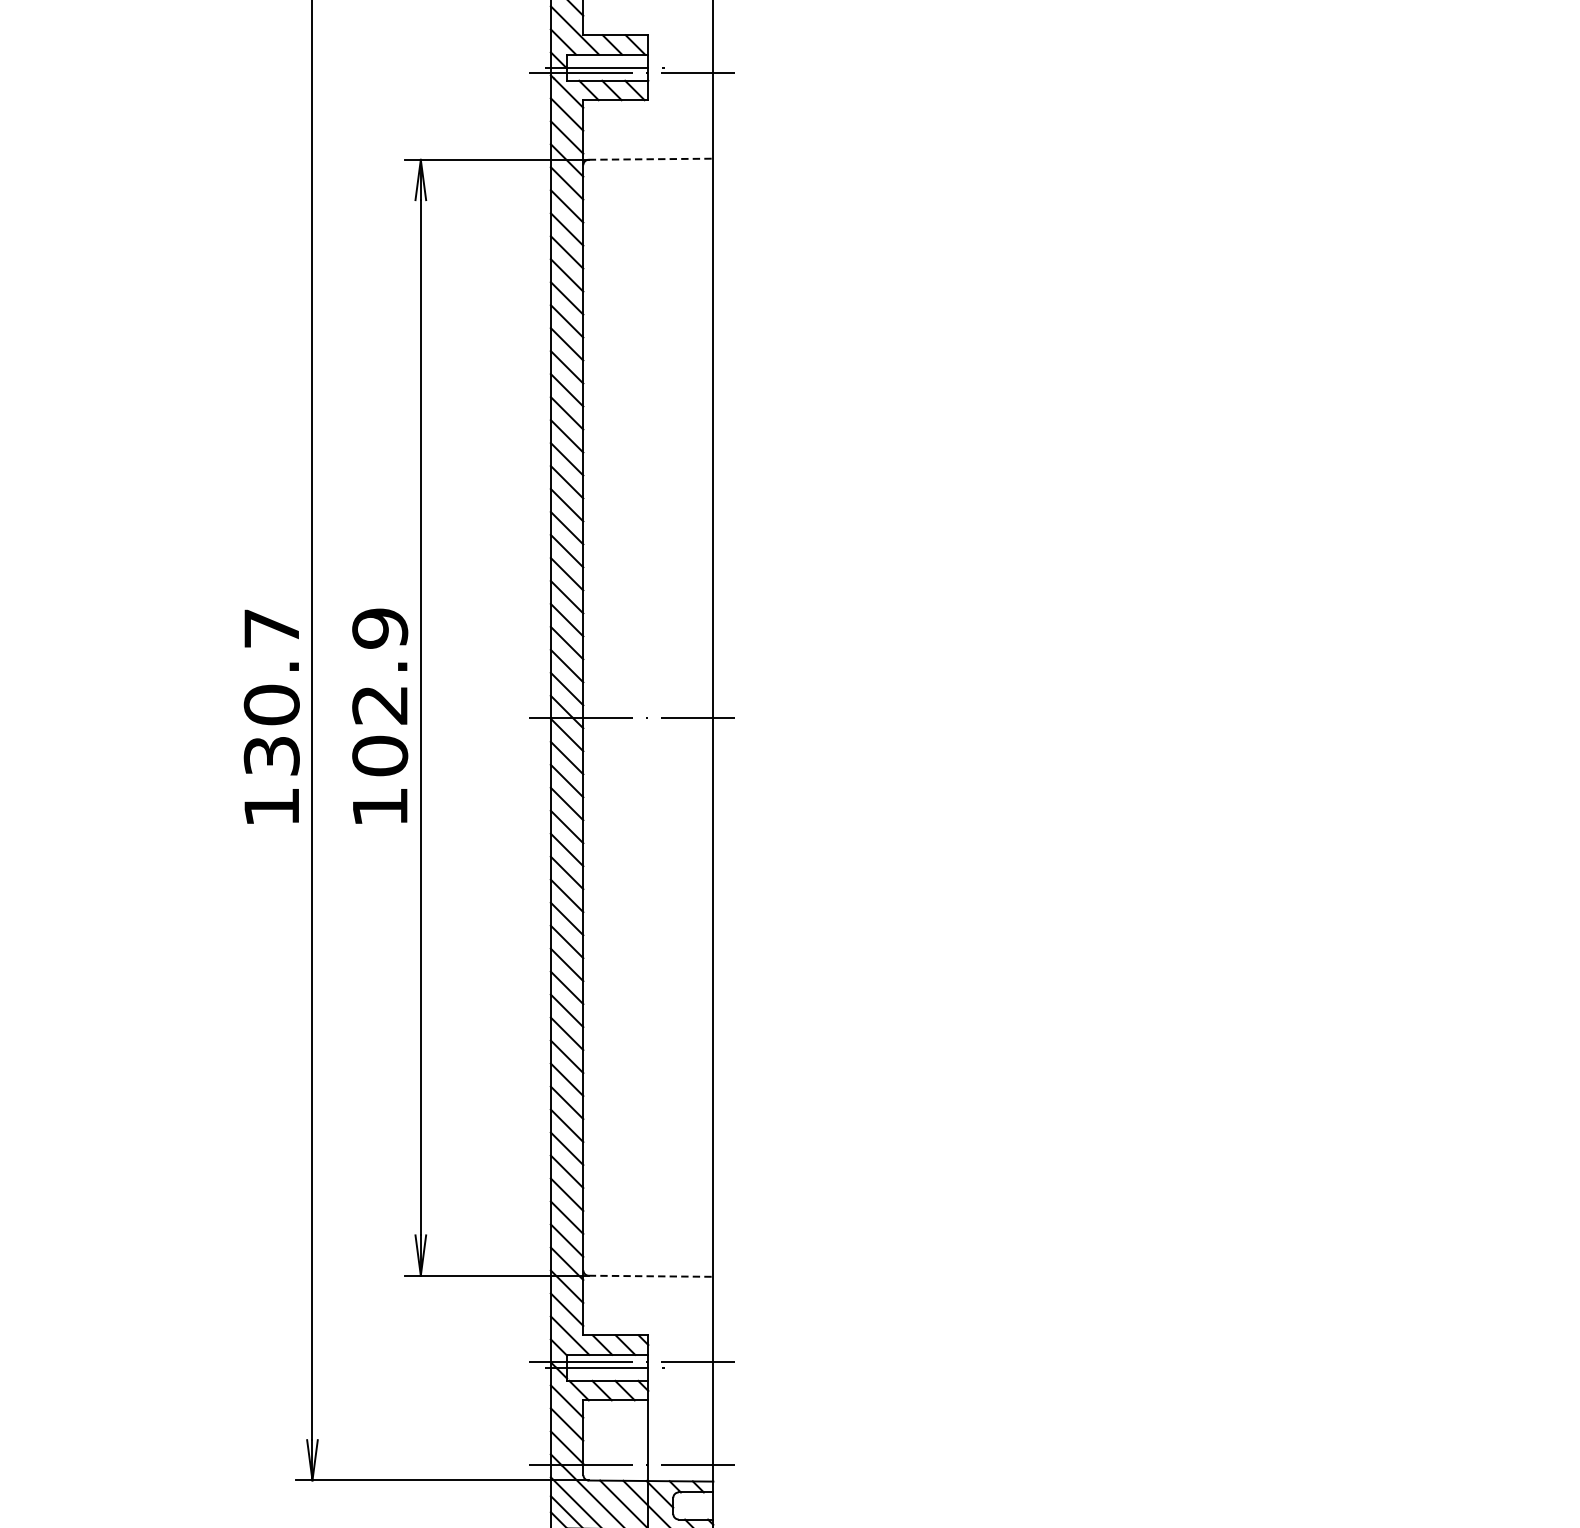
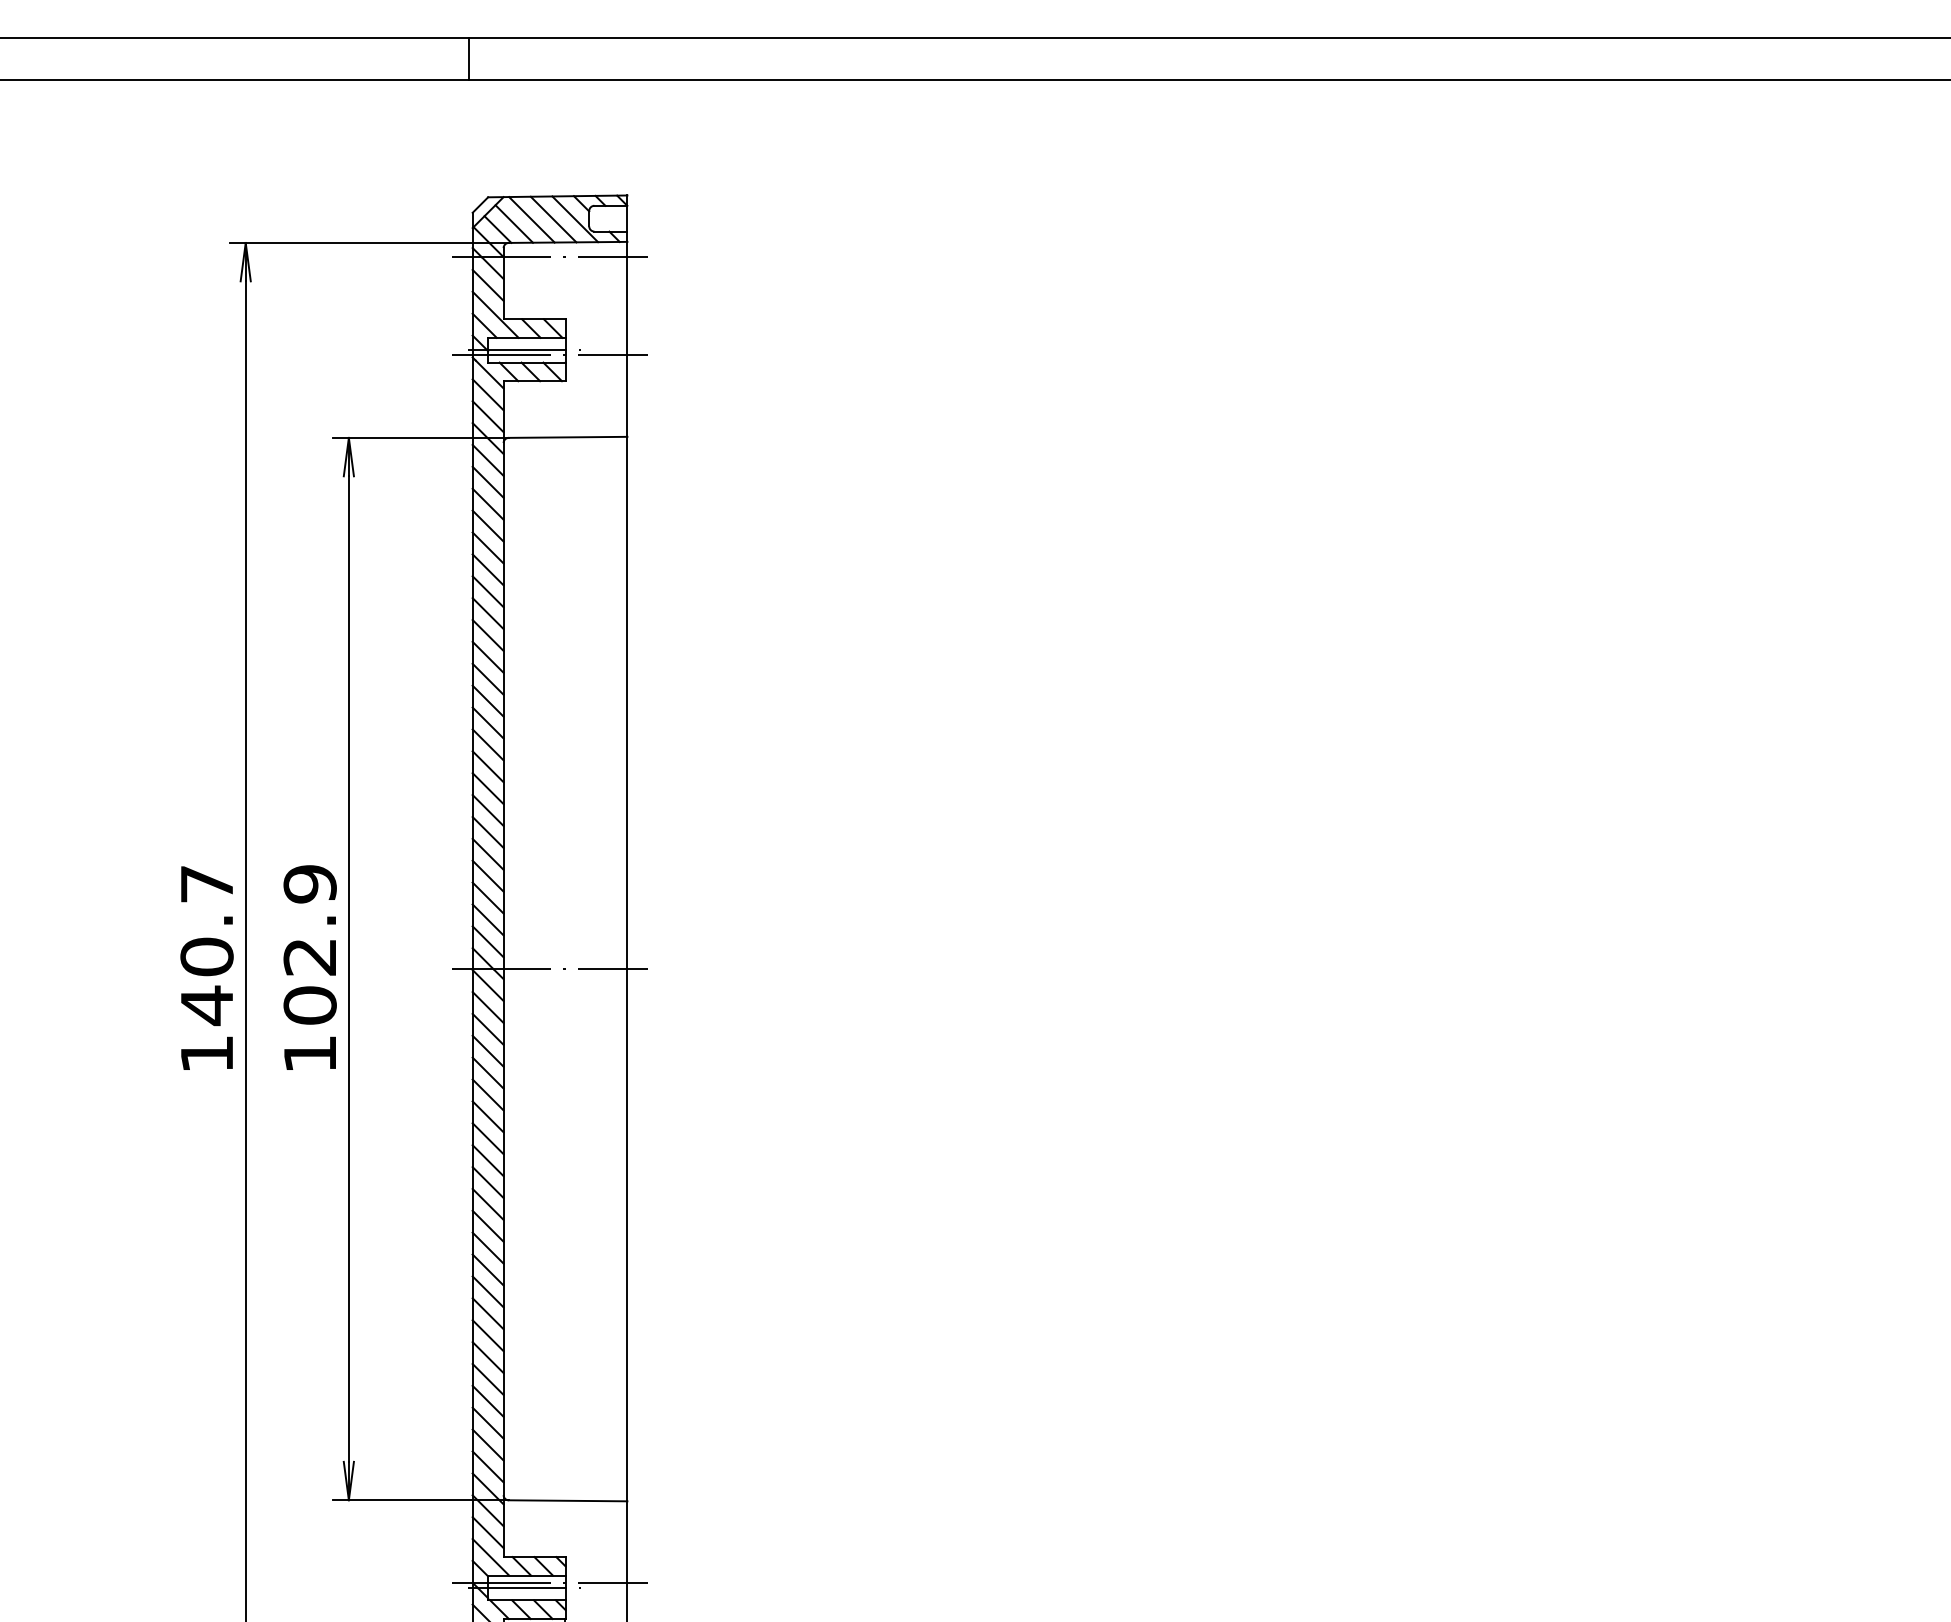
line: (651, 159) -> (568, 437), dashed -> solid
text: (271, 756) -> (206, 1005), 130.7 -> 140.7
line: (651, 1275) -> (568, 1500), dashed -> solid

